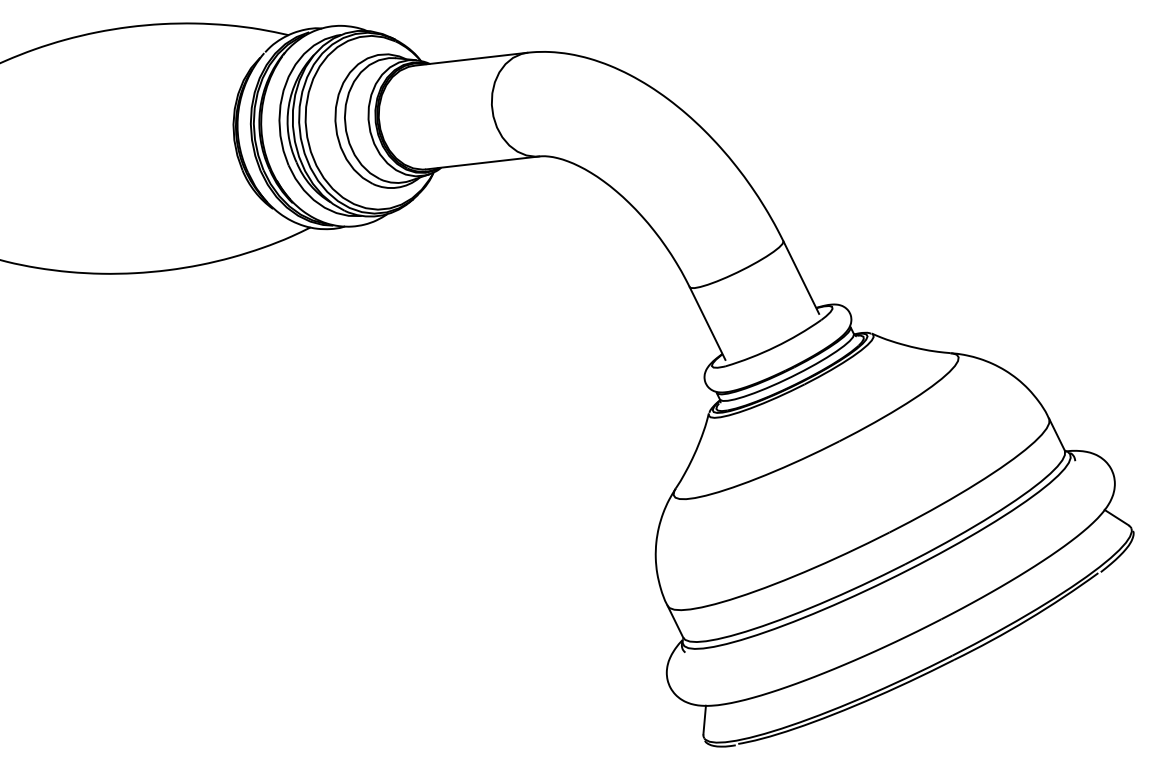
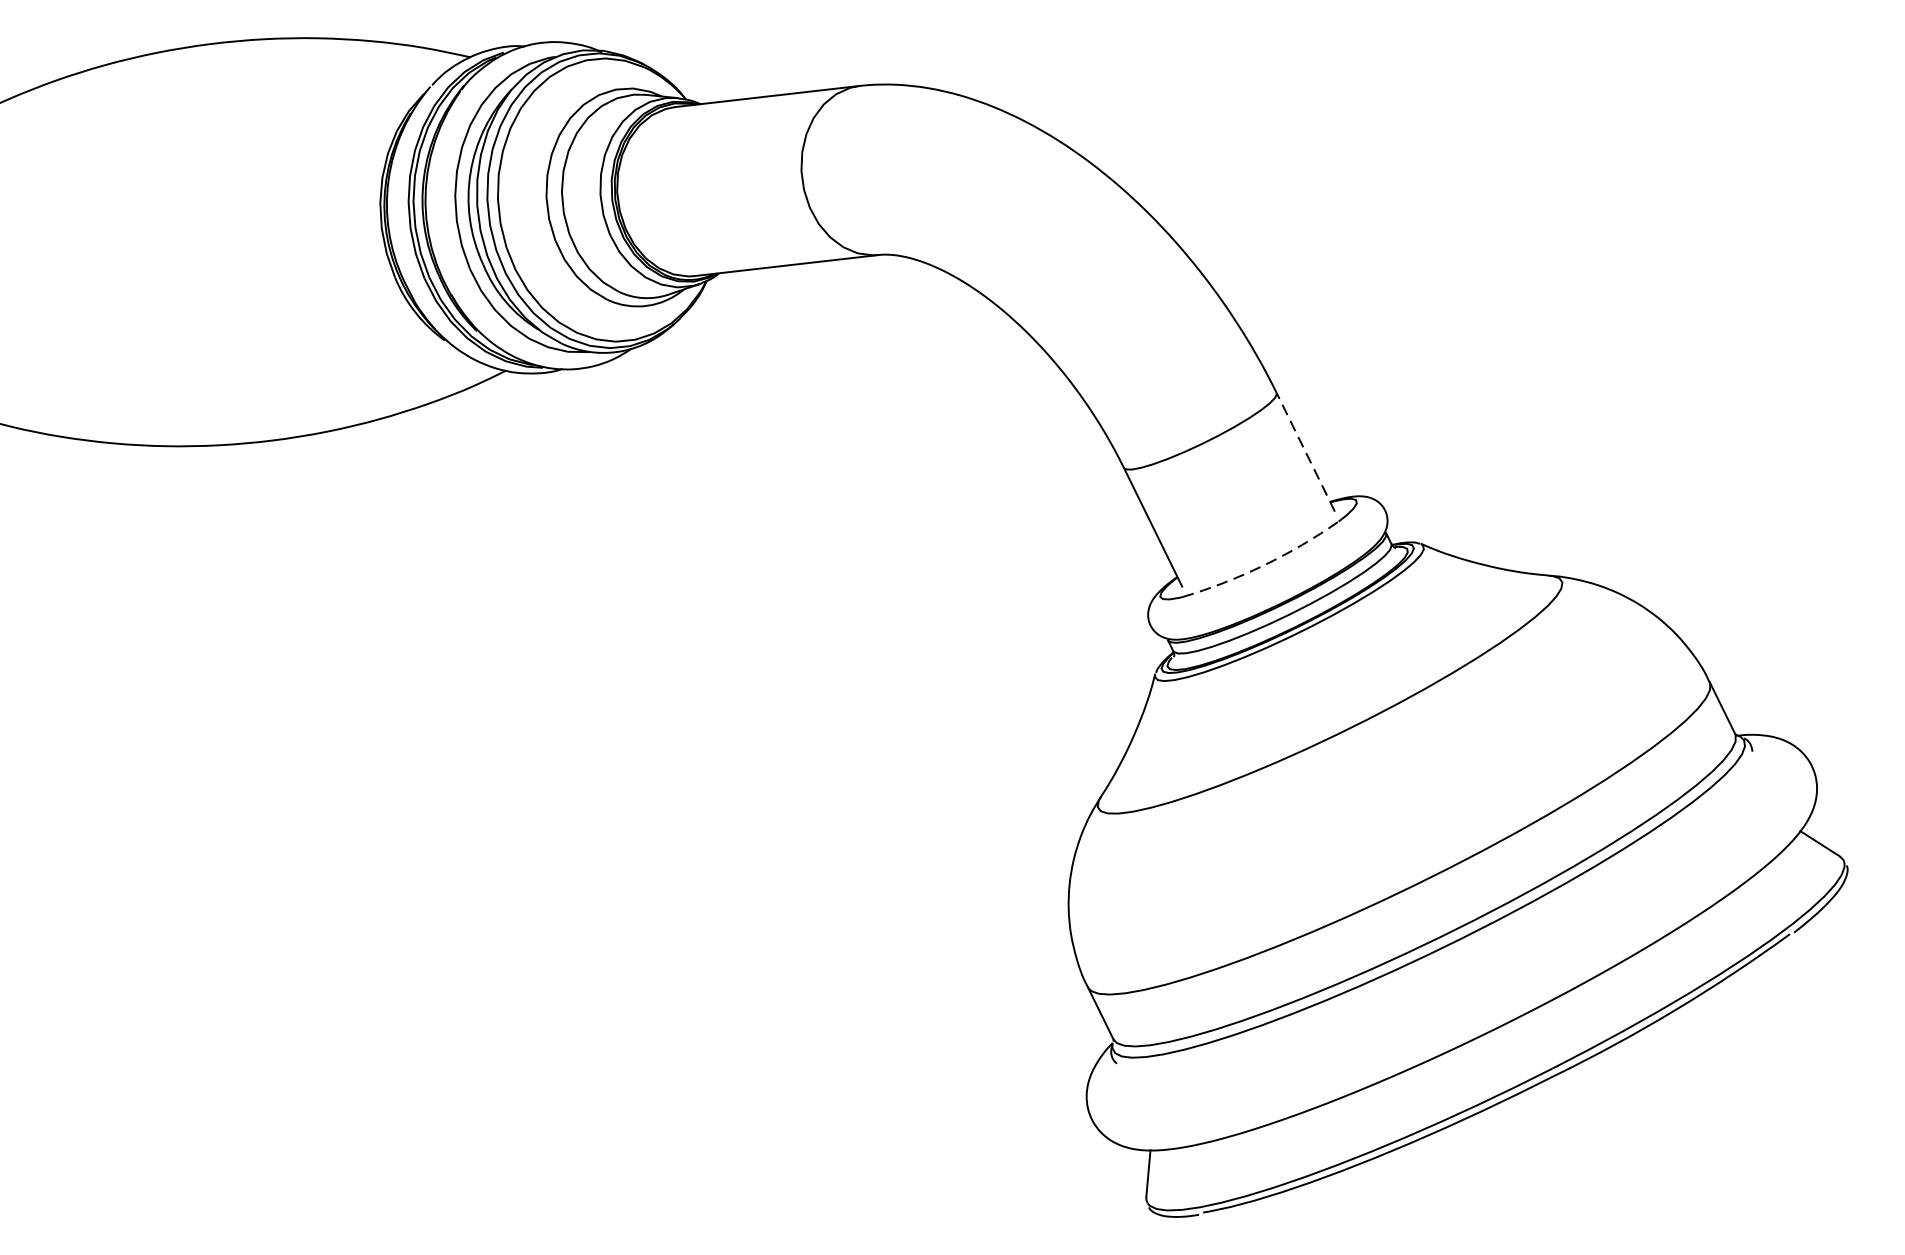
line: (801, 277) -> (1306, 452), solid -> dashed
arc: (775, 346) -> (1263, 564), solid -> dashed

